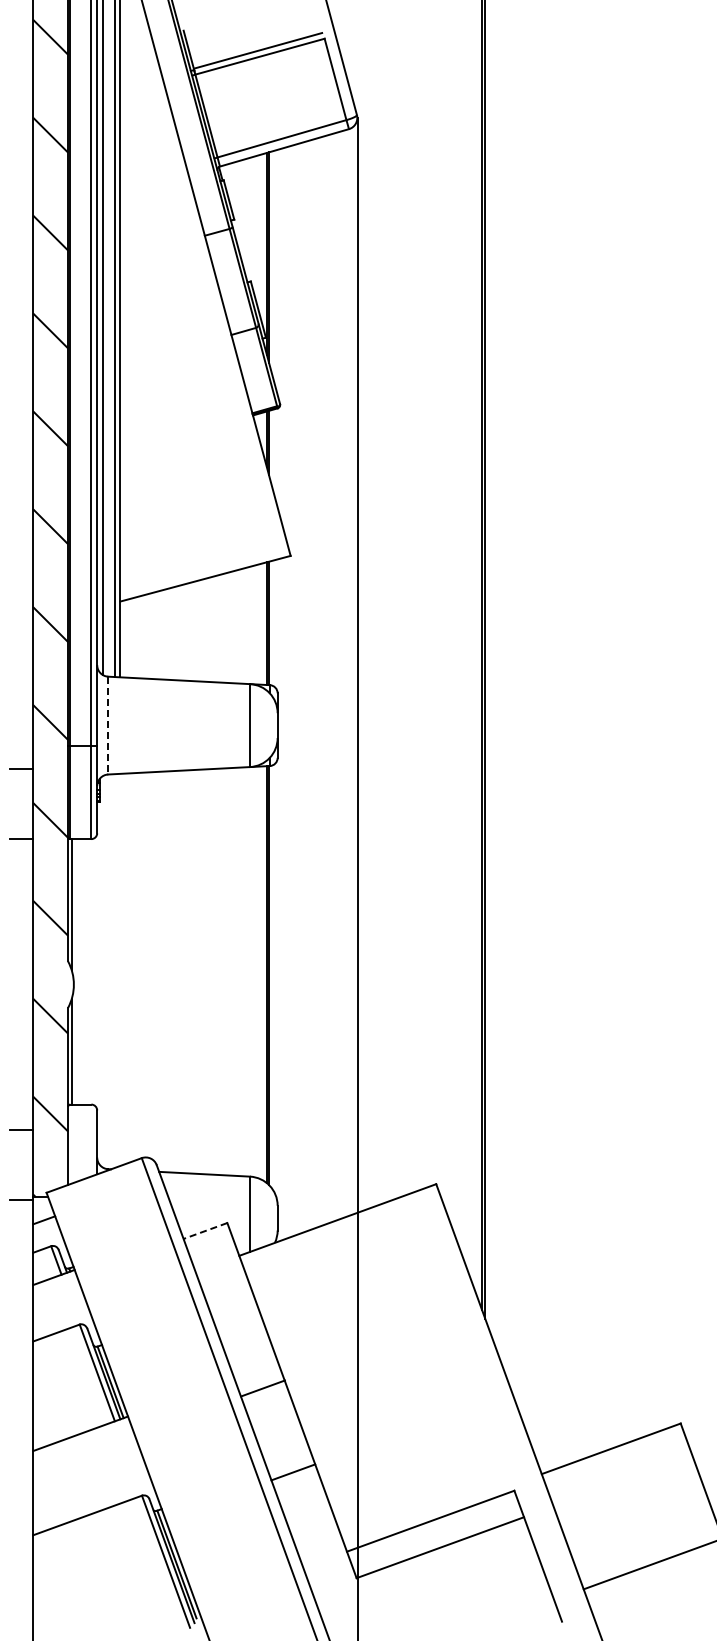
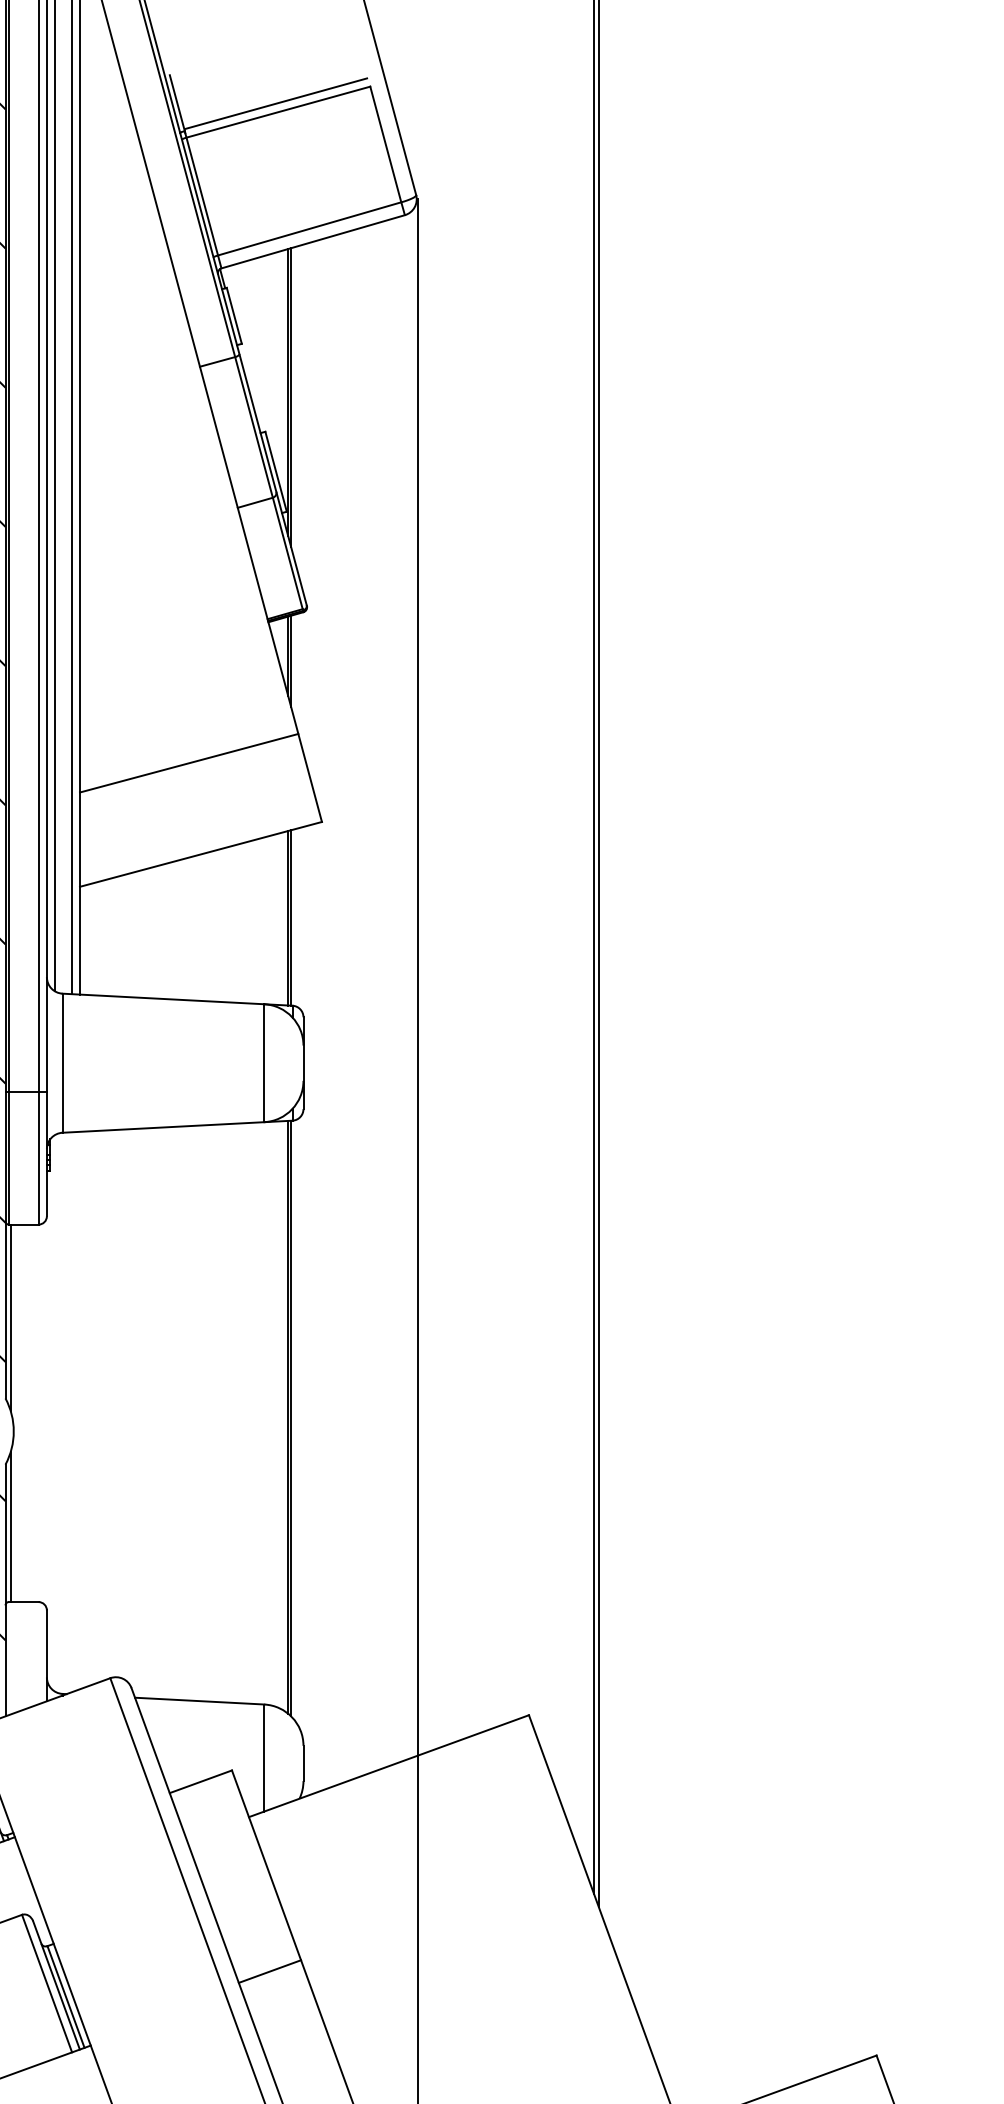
line: (197, 514) -> (189, 763), added
line: (108, 725) -> (62, 1063), dashed -> solid
line: (205, 1231) -> (200, 1782), dashed -> solid
line: (262, 1388) -> (269, 1971), moved

